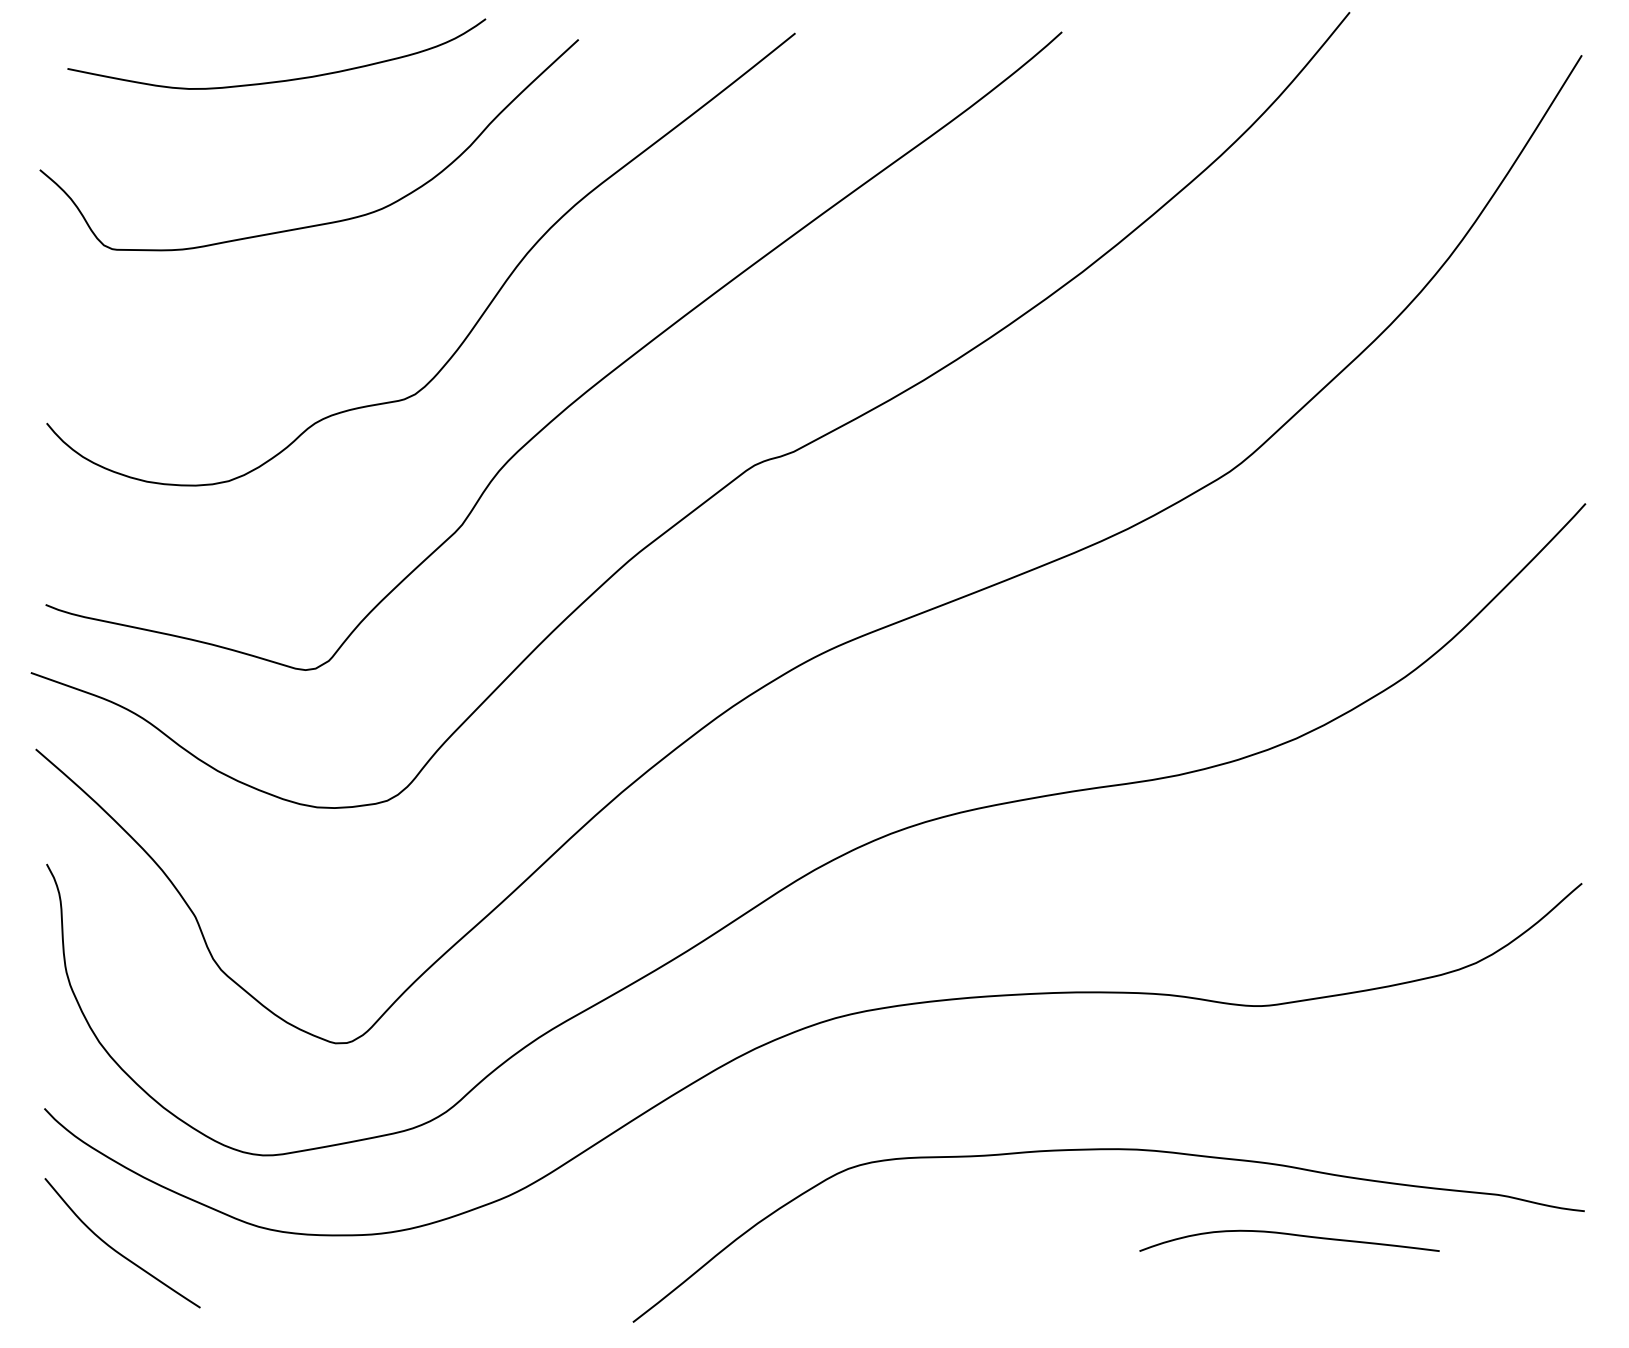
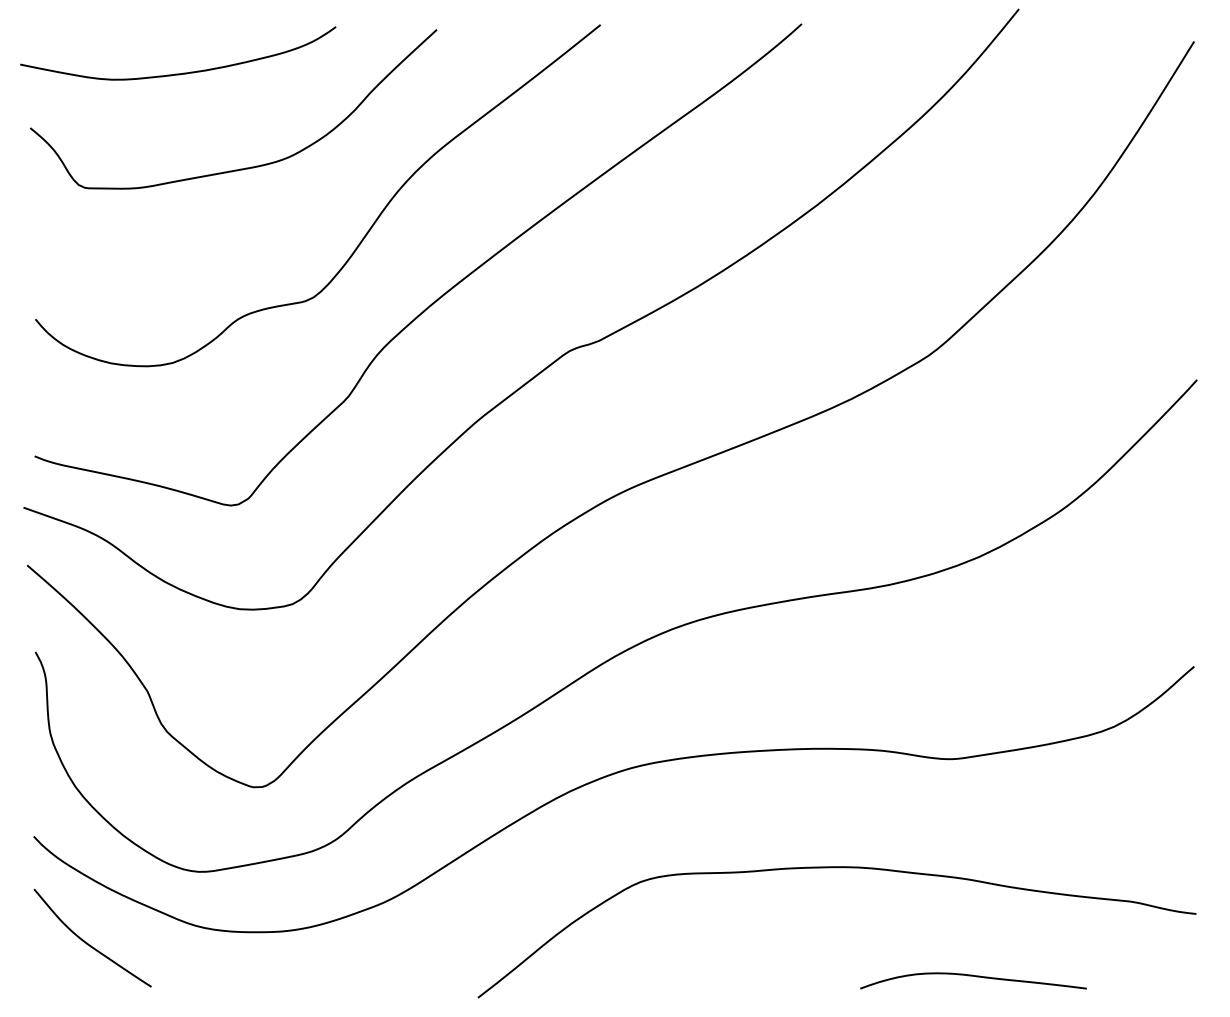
curve: (277, 80) -> (178, 73), moved
curve: (1289, 1235) -> (973, 976), moved

